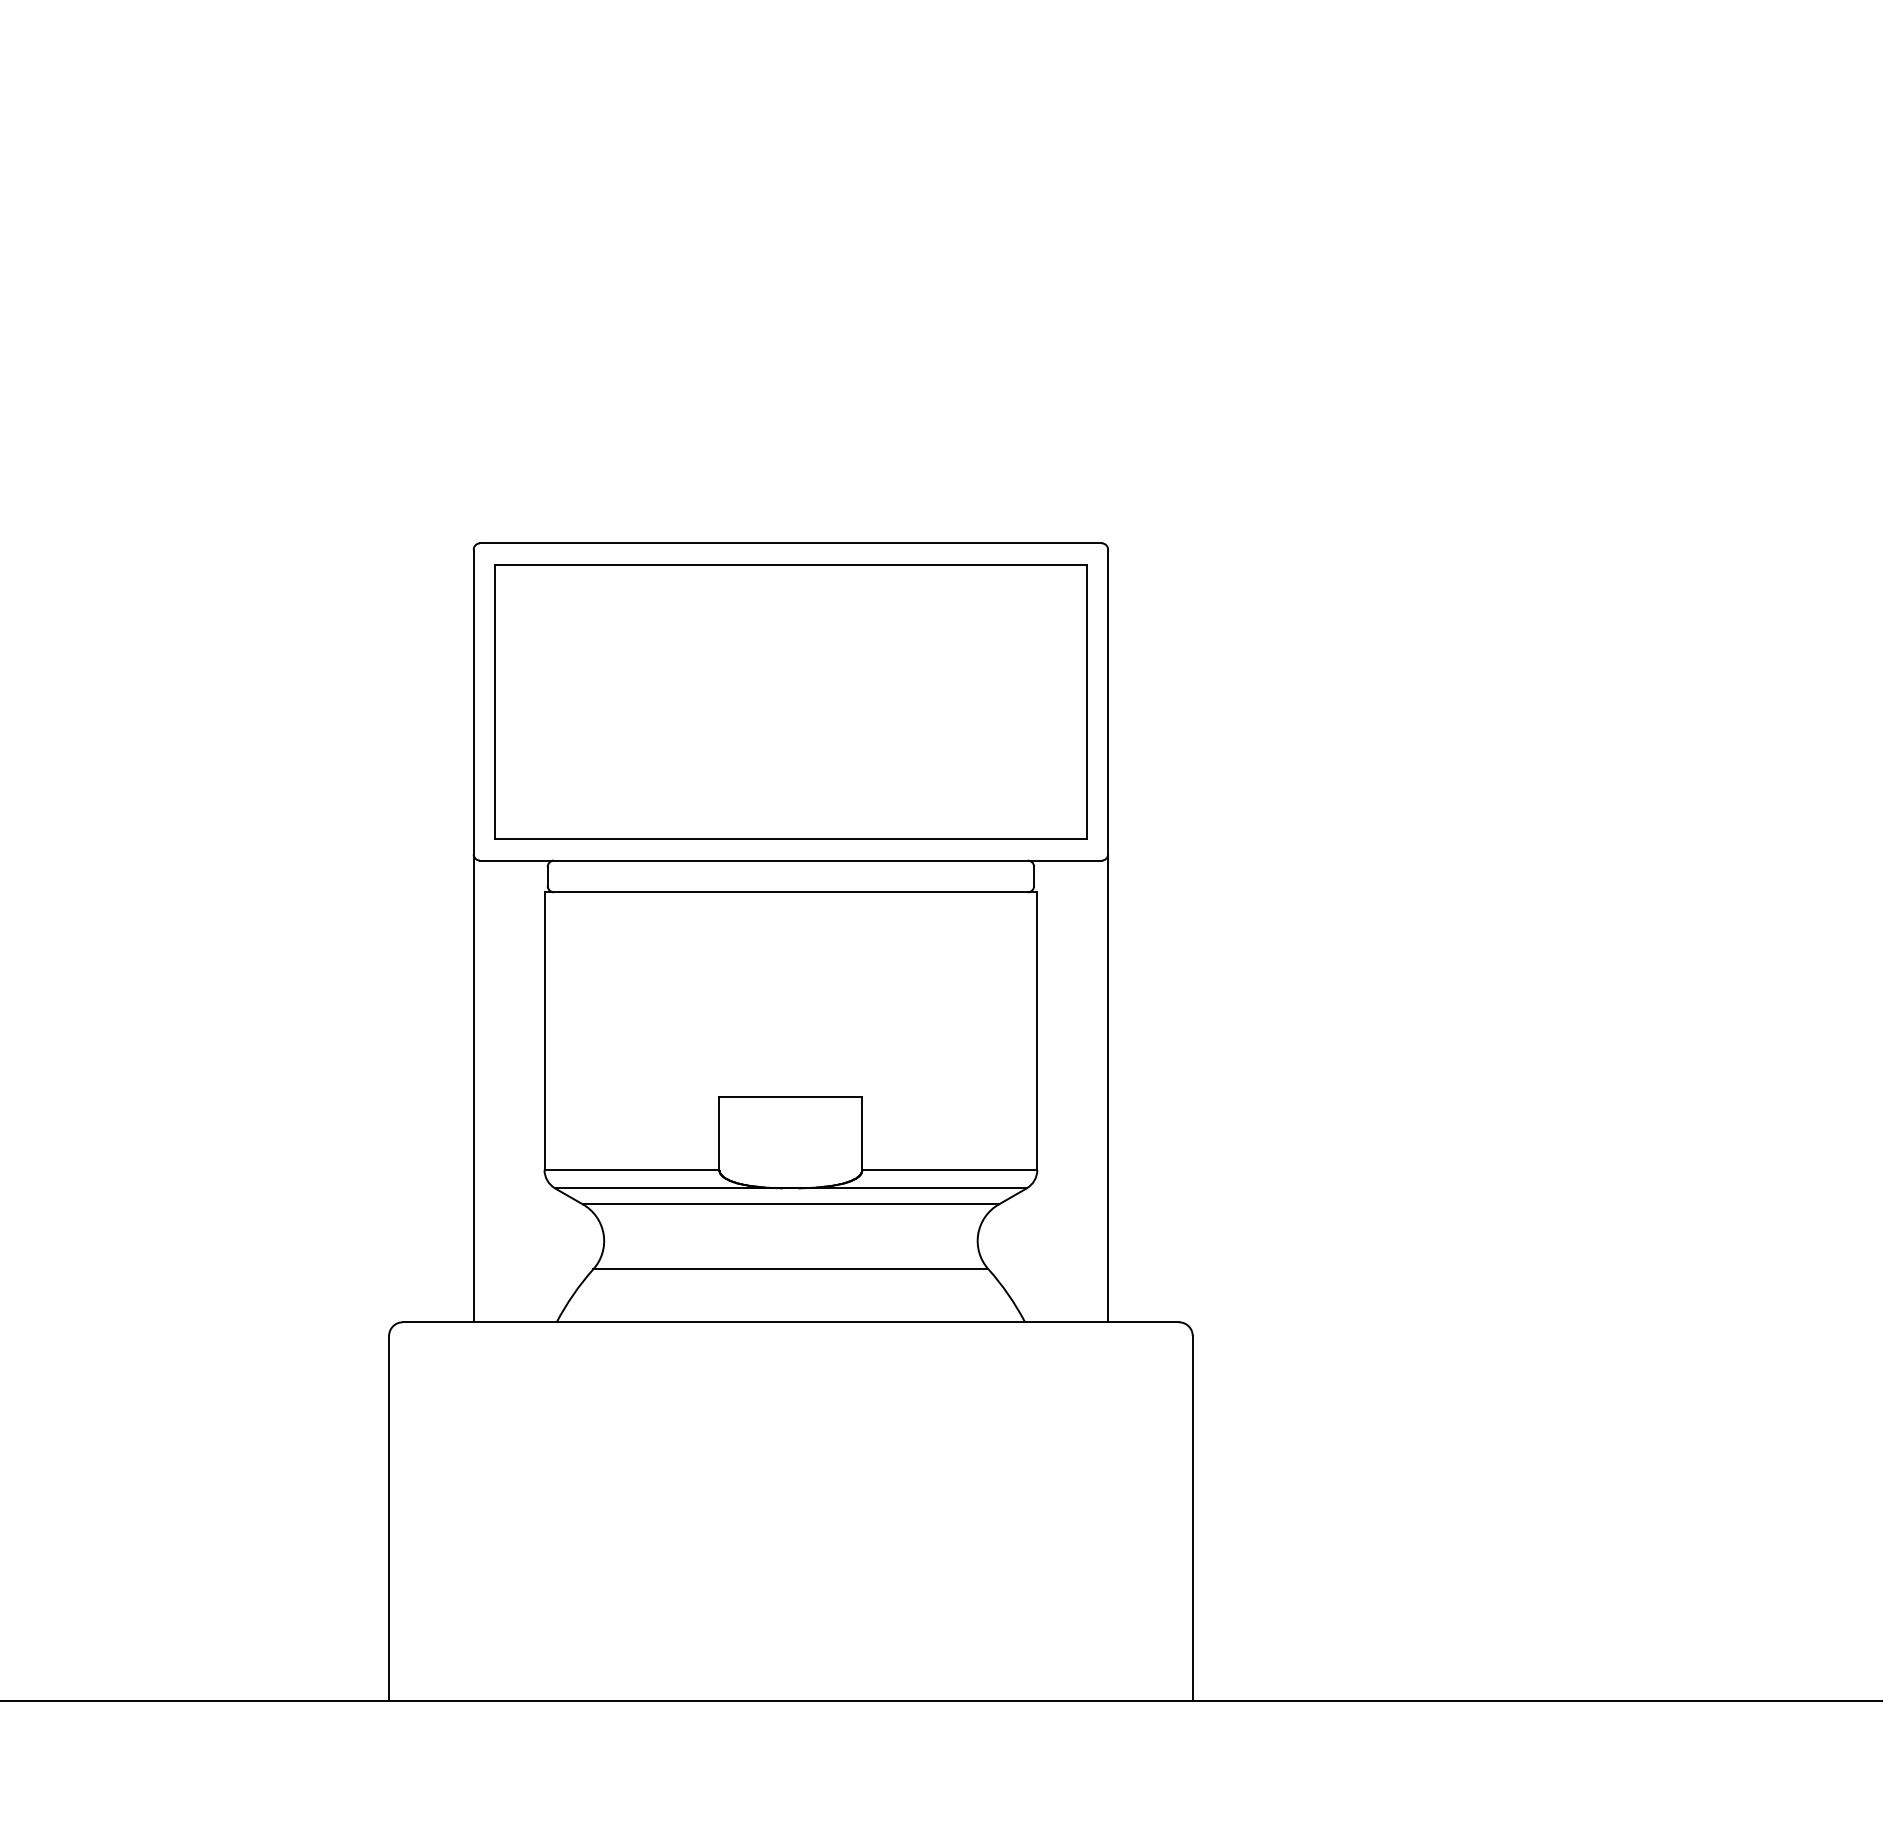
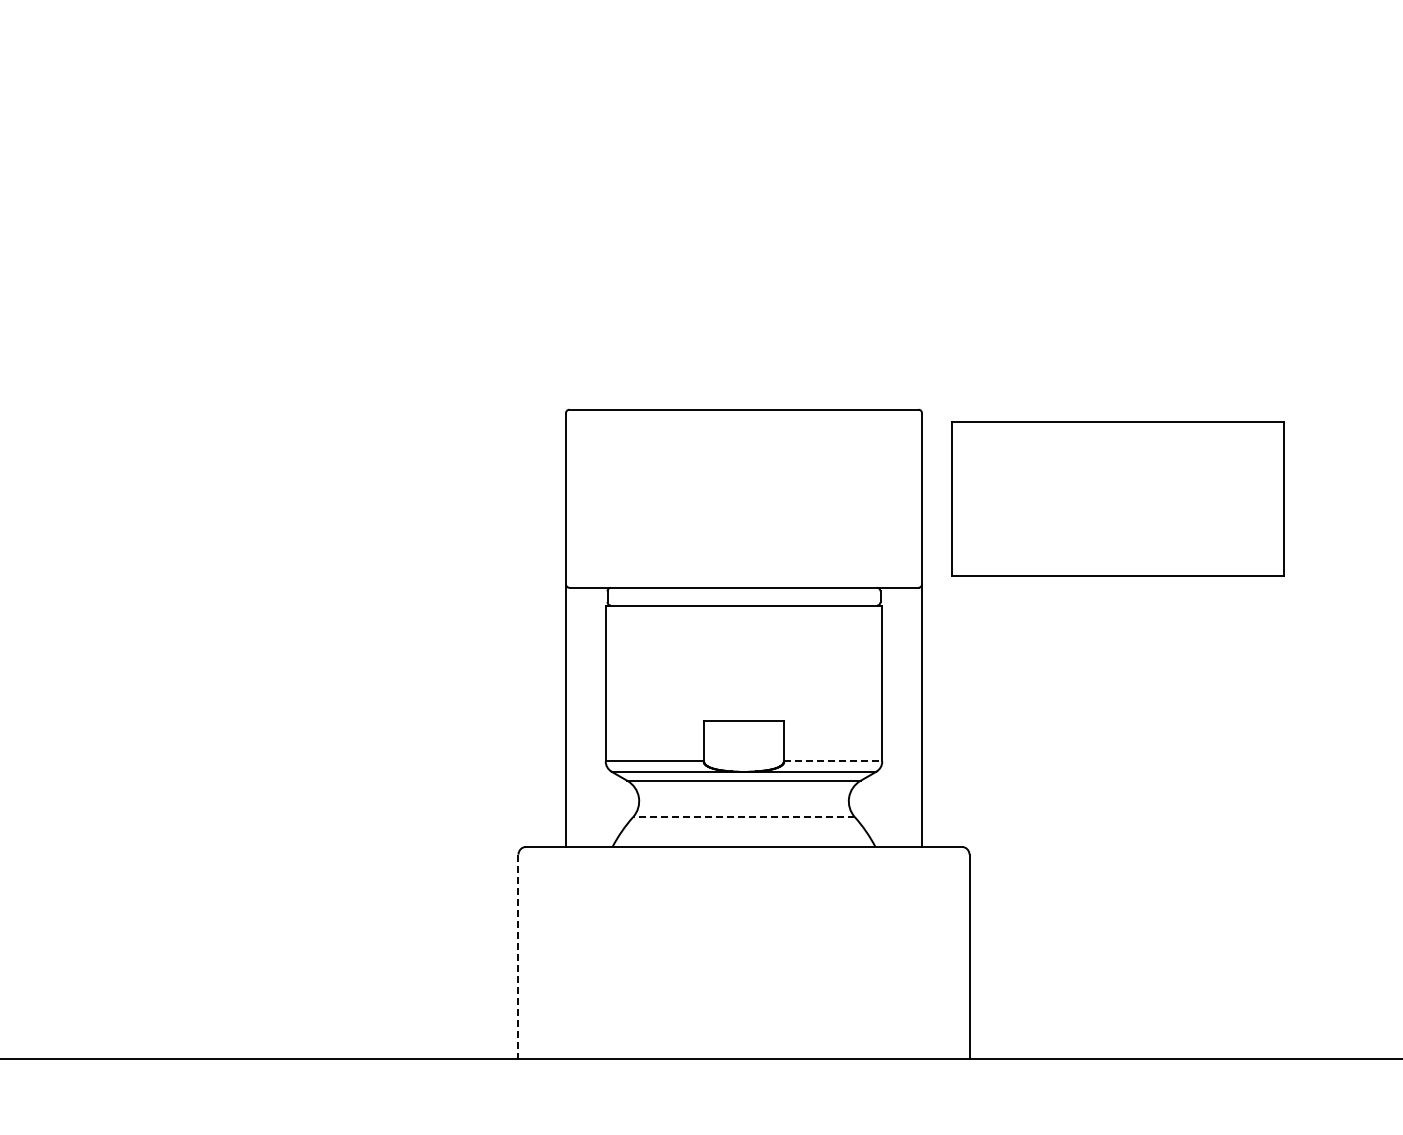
part: (790, 701) -> (1117, 498), moved
line: (950, 1170) -> (833, 761), solid -> dashed
line: (791, 1269) -> (744, 817), solid -> dashed
line: (389, 1519) -> (518, 957), solid -> dashed

